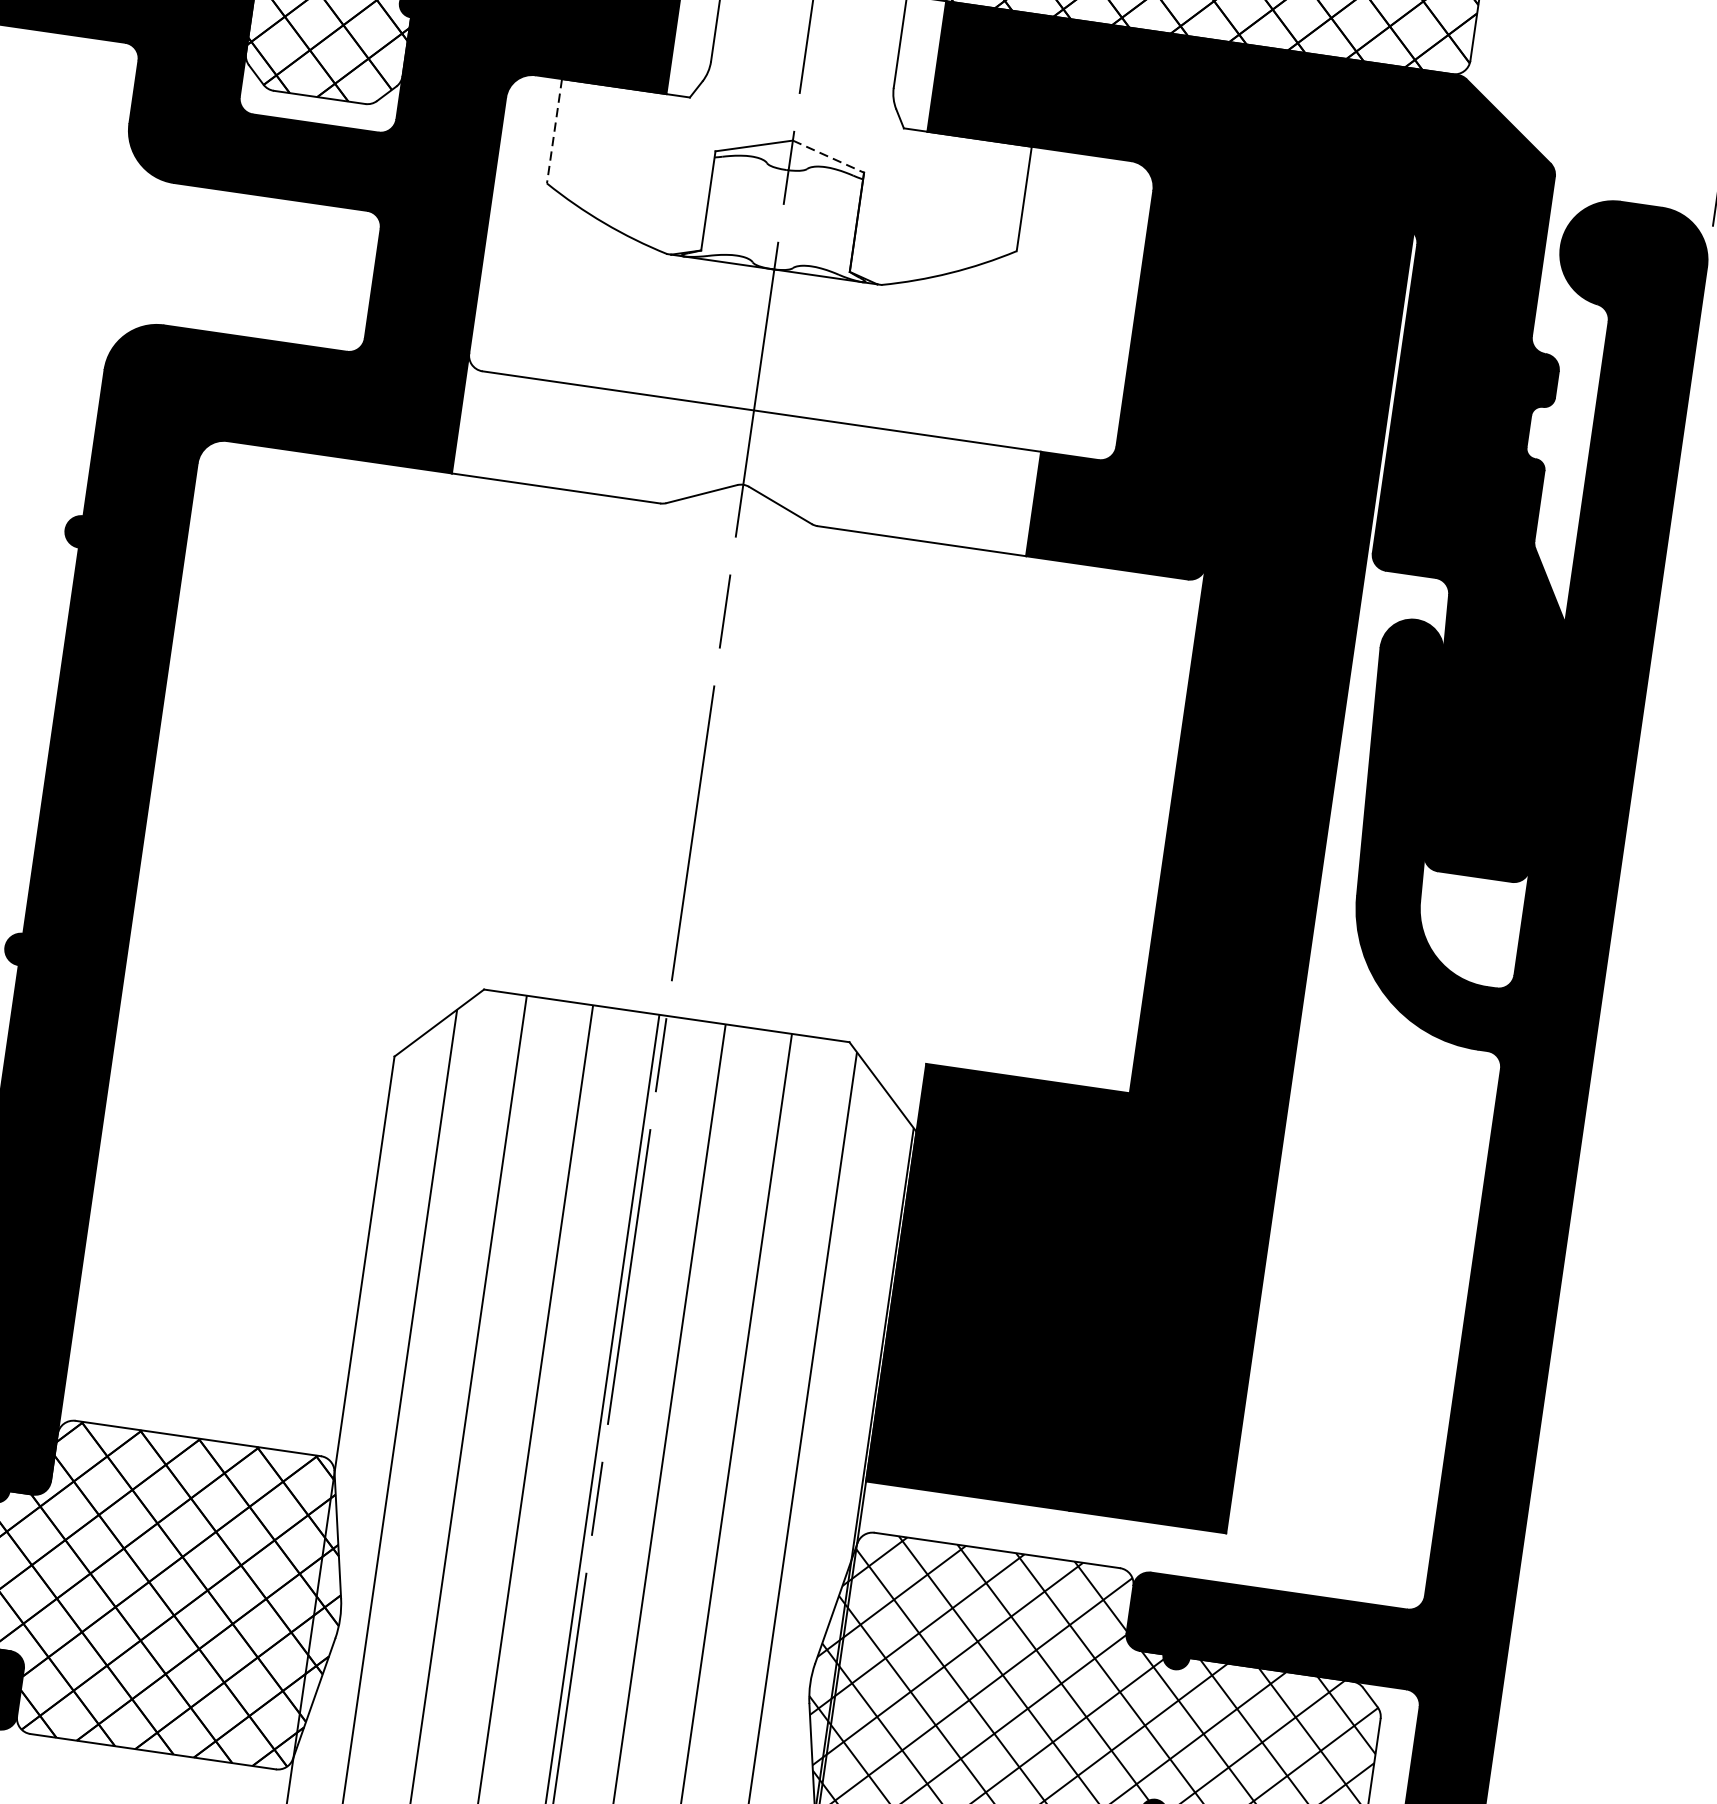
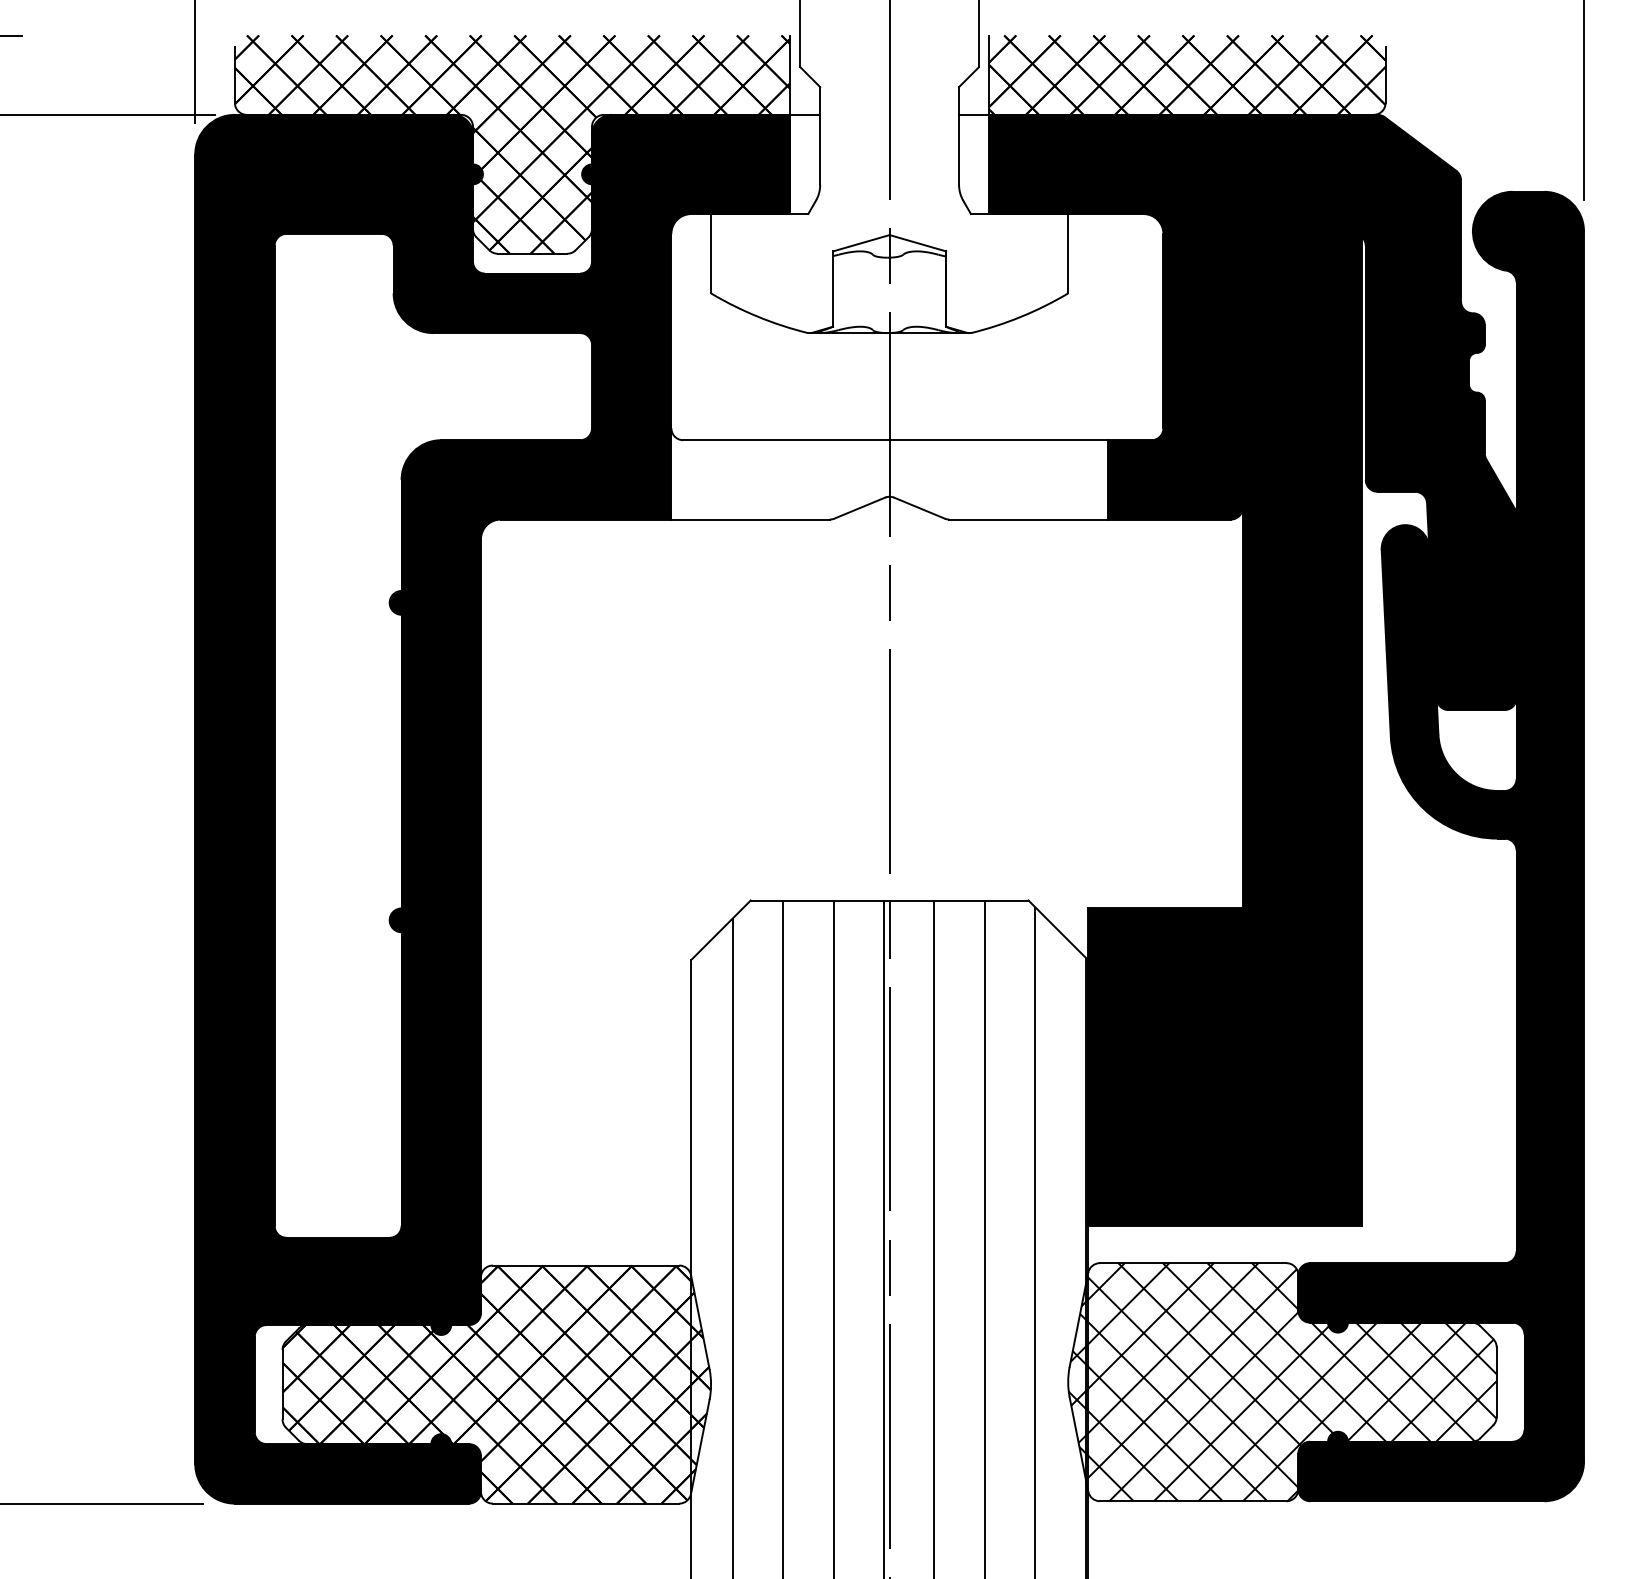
line: (555, 131) -> (711, 253), dashed -> solid
line: (829, 157) -> (918, 243), dashed -> solid

